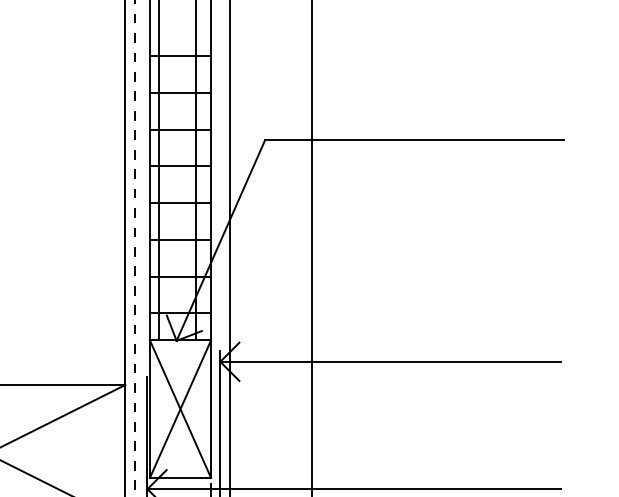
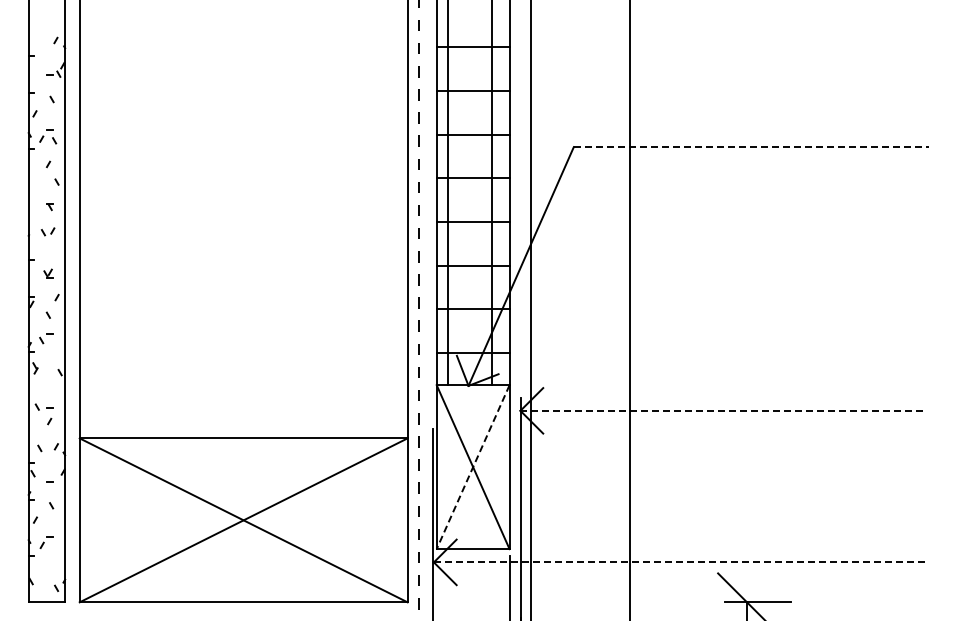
line: (414, 140) -> (751, 147), solid -> dashed
line: (390, 361) -> (723, 410), solid -> dashed
line: (180, 409) -> (473, 467), solid -> dashed
line: (353, 489) -> (679, 562), solid -> dashed

